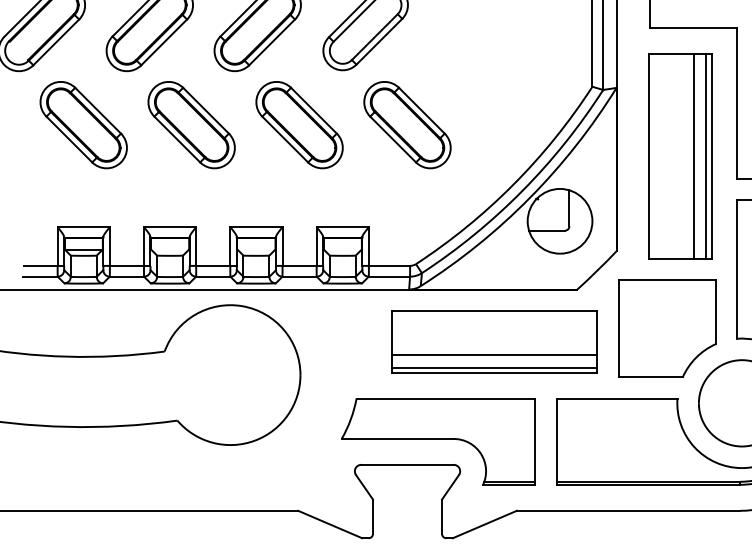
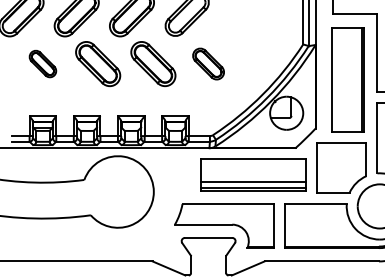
part: (82, 124) -> (42, 63), size x0.6
part: (407, 124) -> (208, 63), size x0.7
line: (692, 155) -> (354, 79), removed

